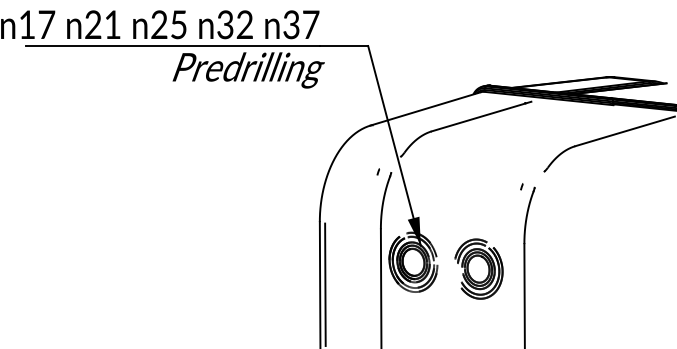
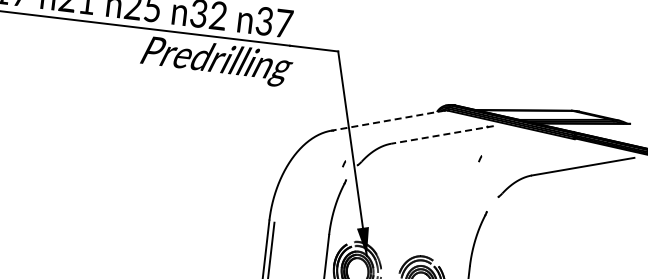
line: (425, 108) -> (387, 120), solid -> dashed
line: (481, 116) -> (442, 134), solid -> dashed
curve: (377, 171) -> (343, 163), moved
curve: (521, 186) -> (479, 158), moved

